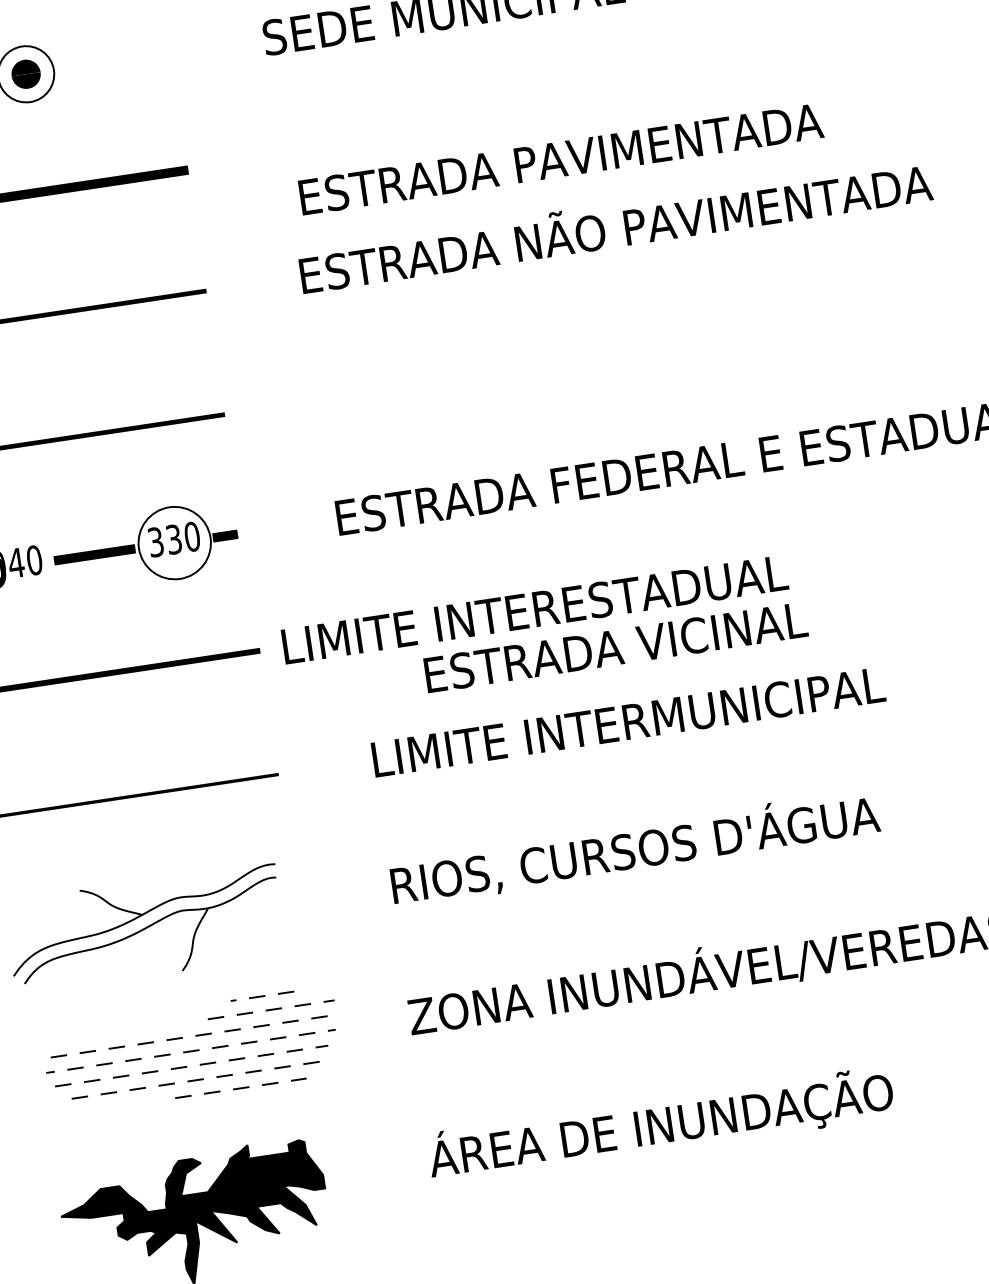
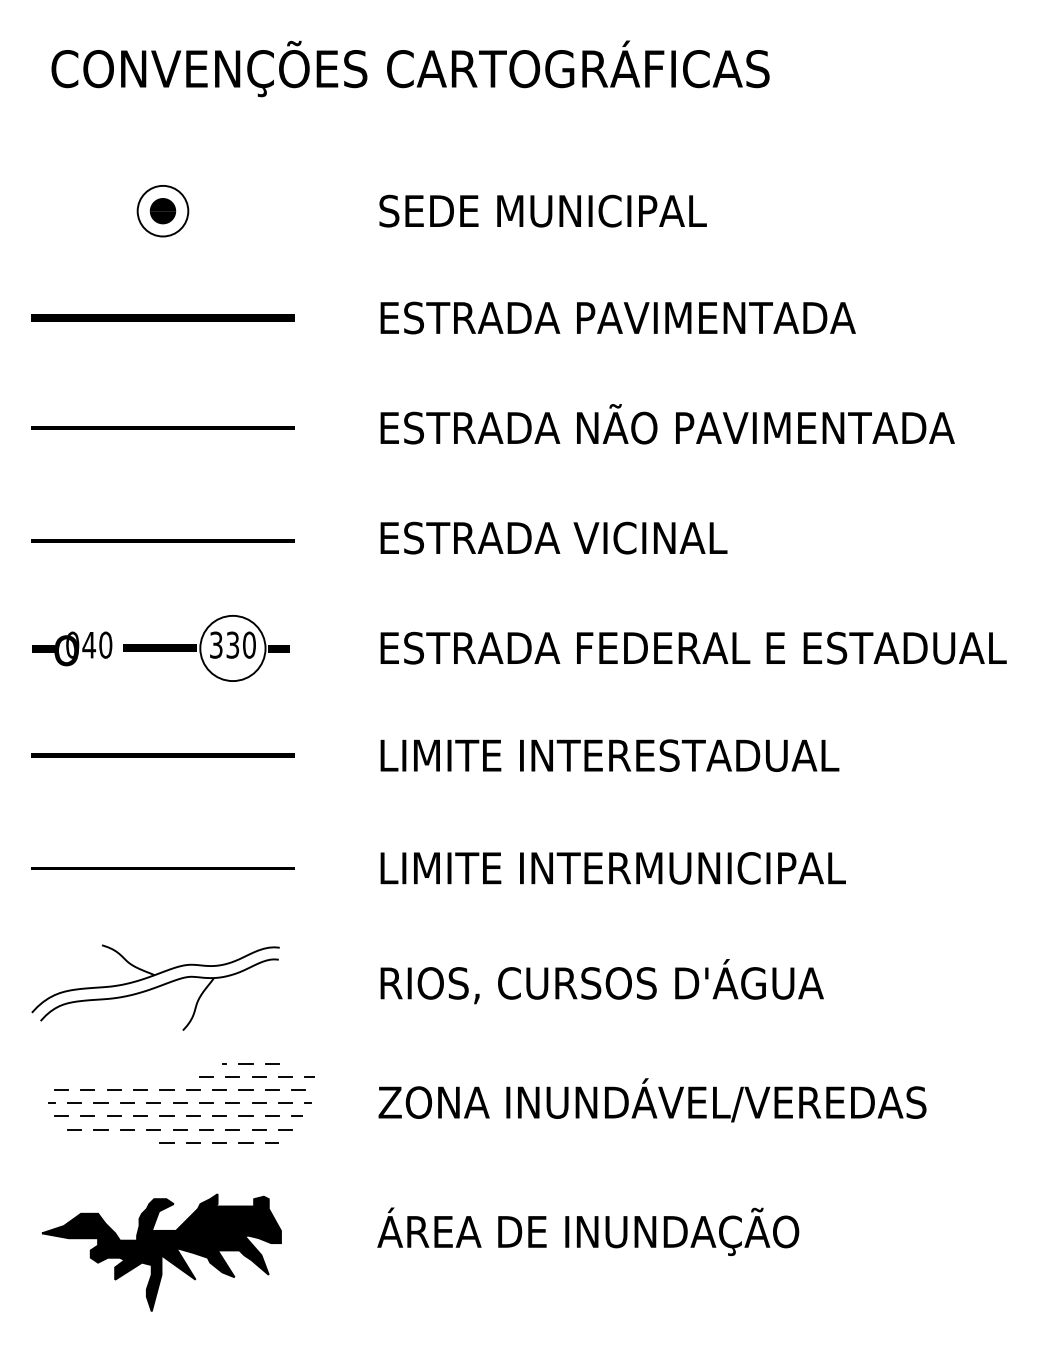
text: (560, 158) -> (617, 317), moved
text: (534, 609) -> (609, 755), moved
text: (615, 646) -> (553, 537), moved

